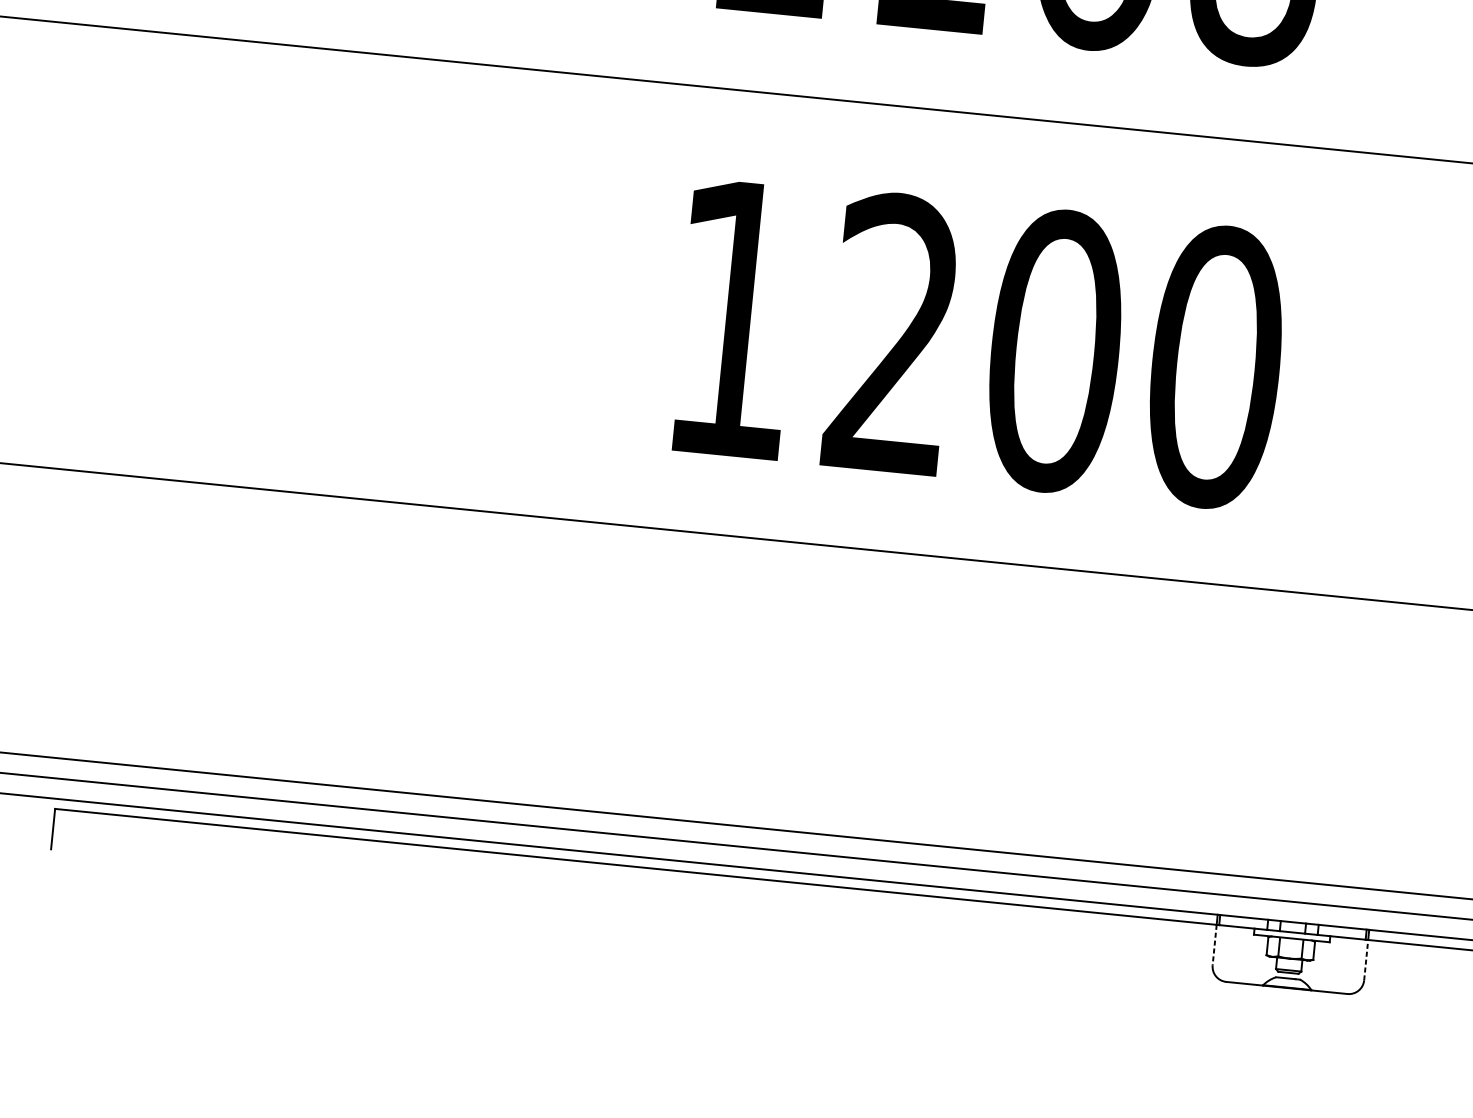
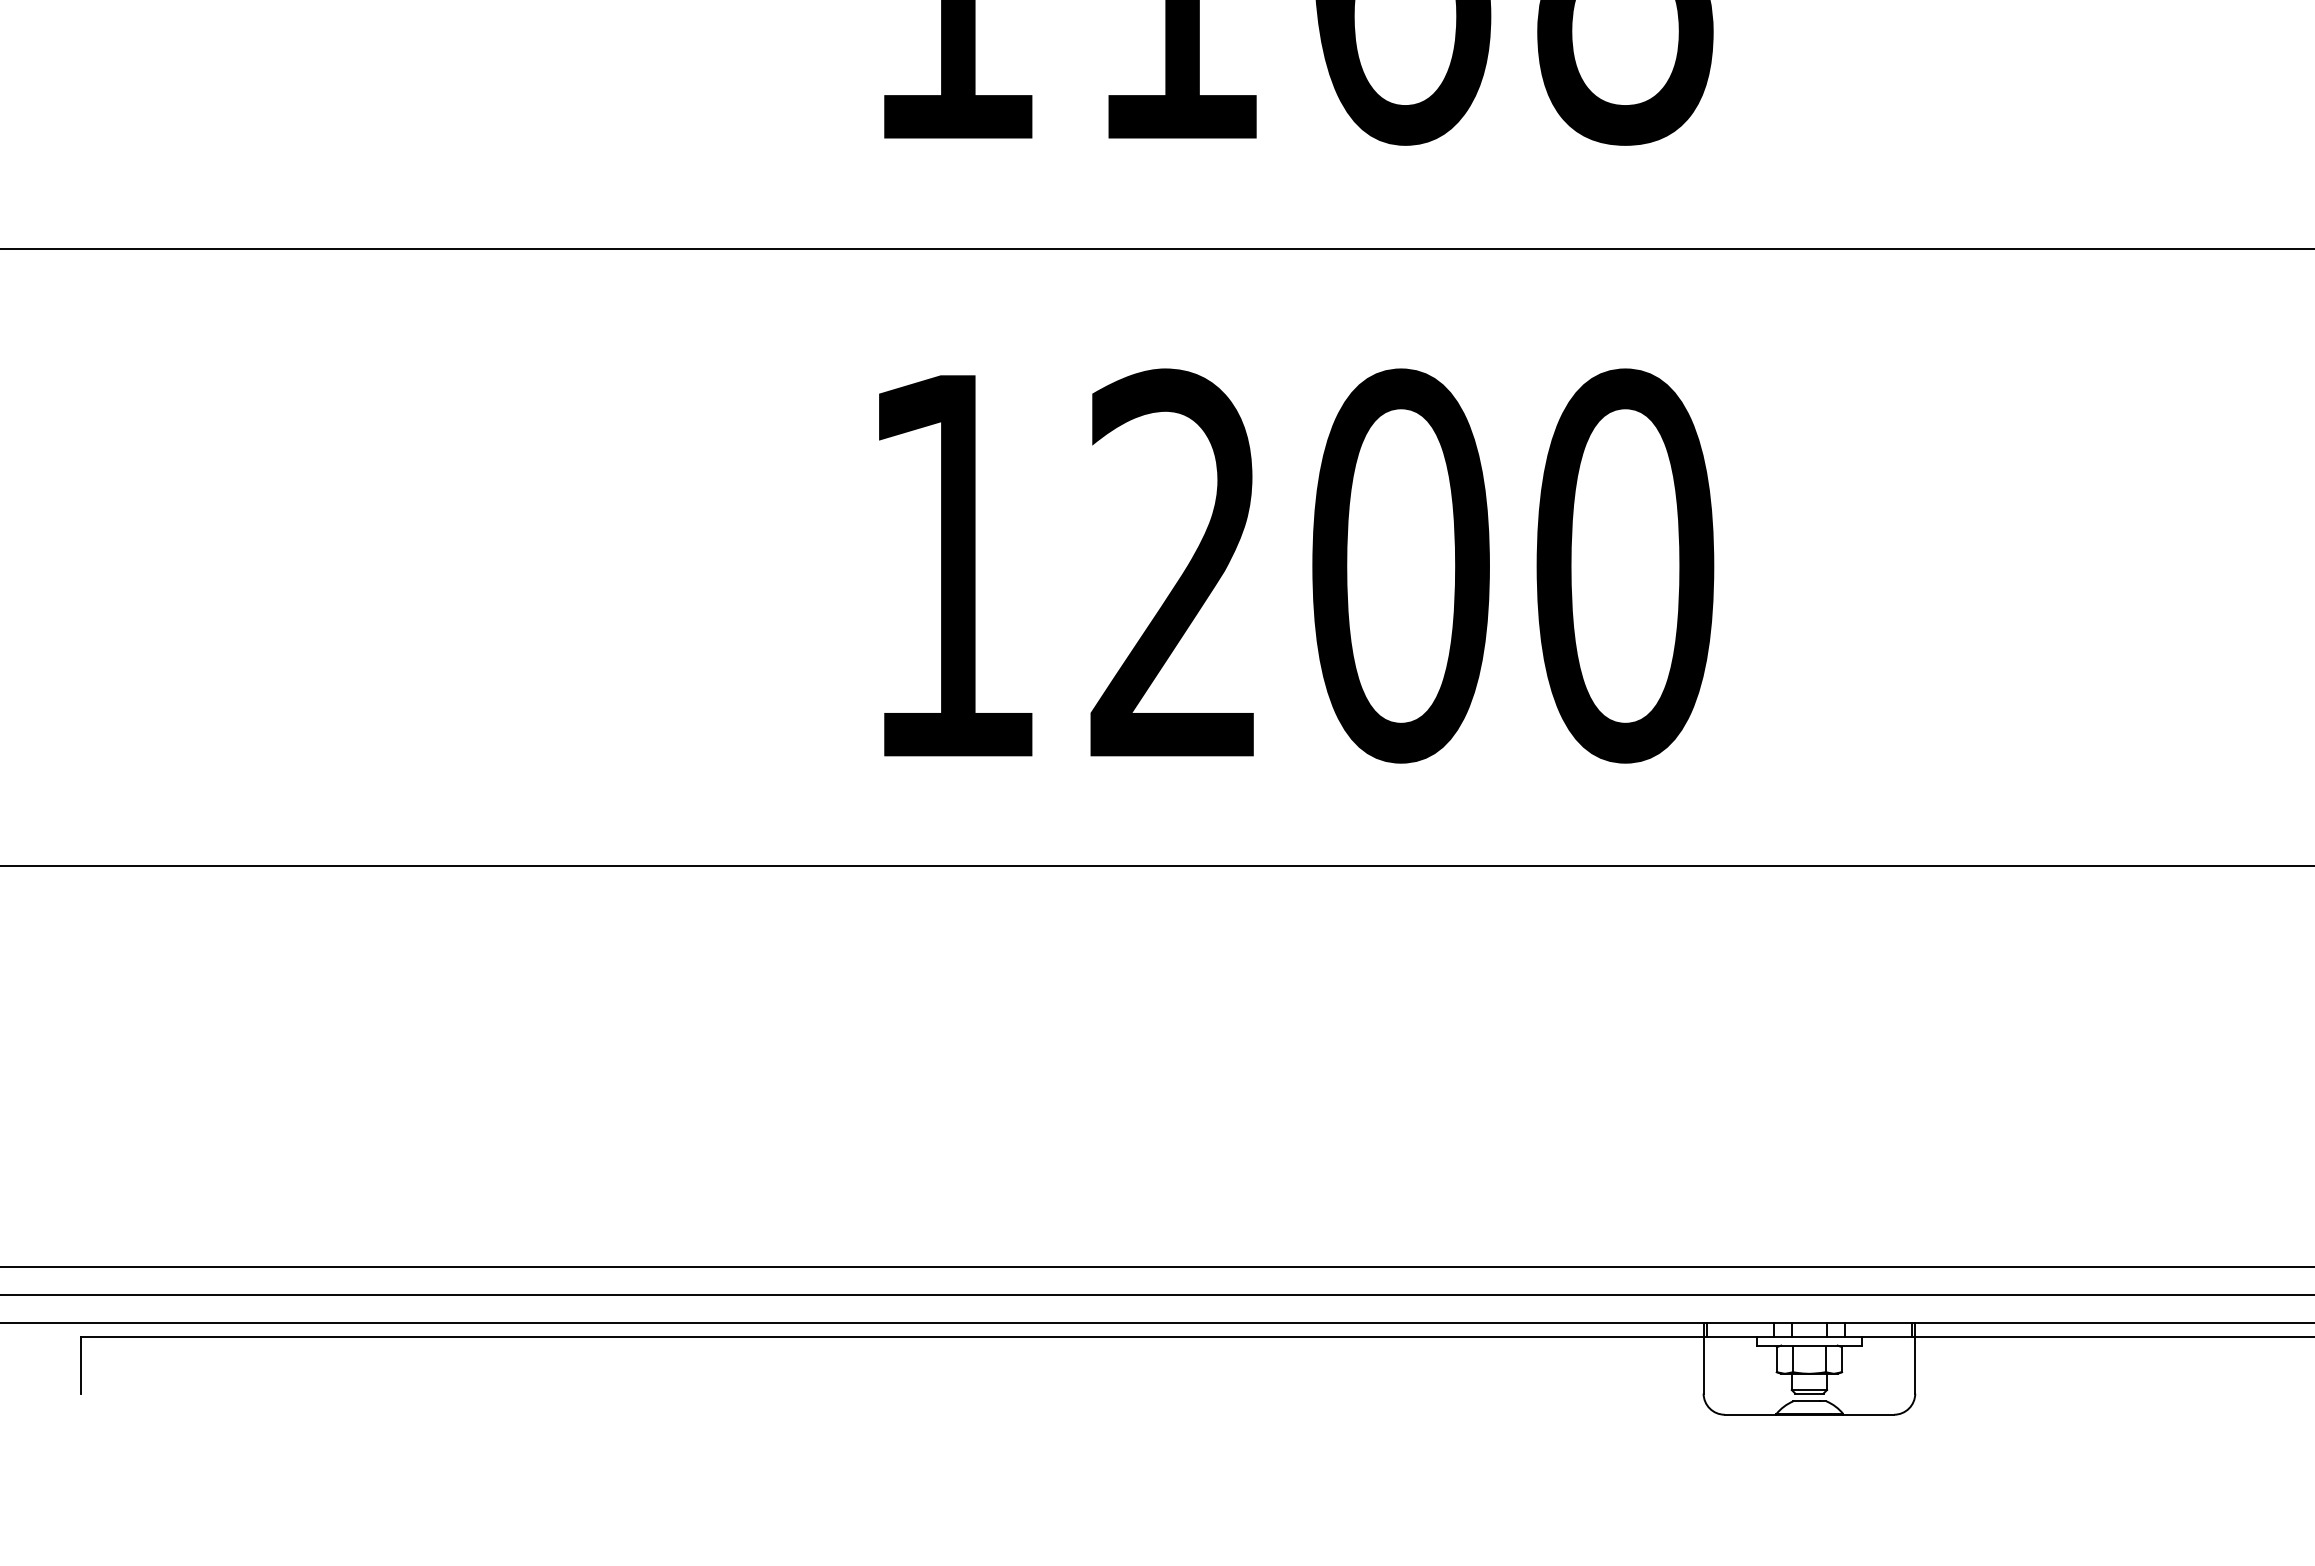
line: (1214, 945) -> (1703, 1365), dashed -> solid
line: (1366, 959) -> (1915, 1364), dashed -> solid

